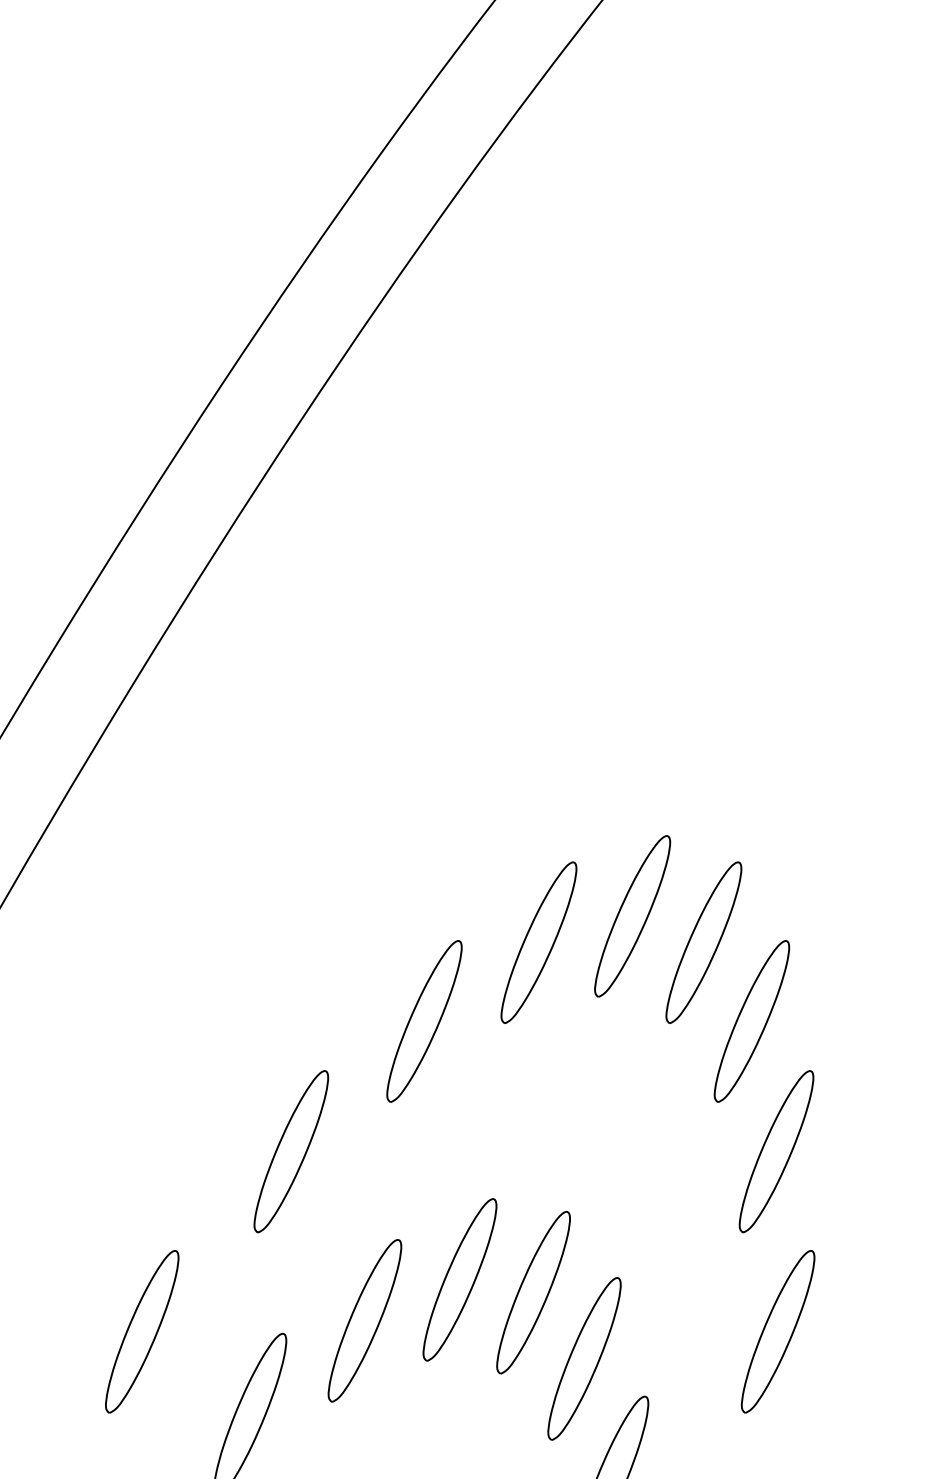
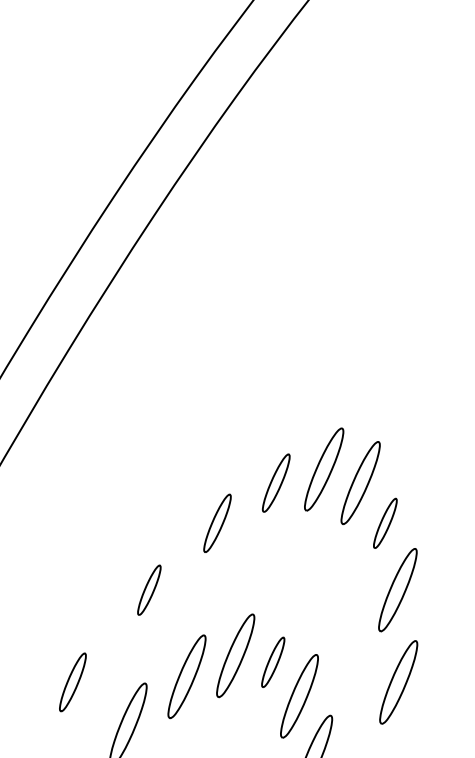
part: (539, 943) -> (276, 483), size x0.7
part: (424, 1021) -> (217, 523), size x0.7
part: (752, 1021) -> (385, 523), size x0.6
part: (291, 1152) -> (149, 590), size x0.6
part: (531, 1292) -> (272, 662), size x0.6
part: (141, 1331) -> (72, 682), size x0.7

